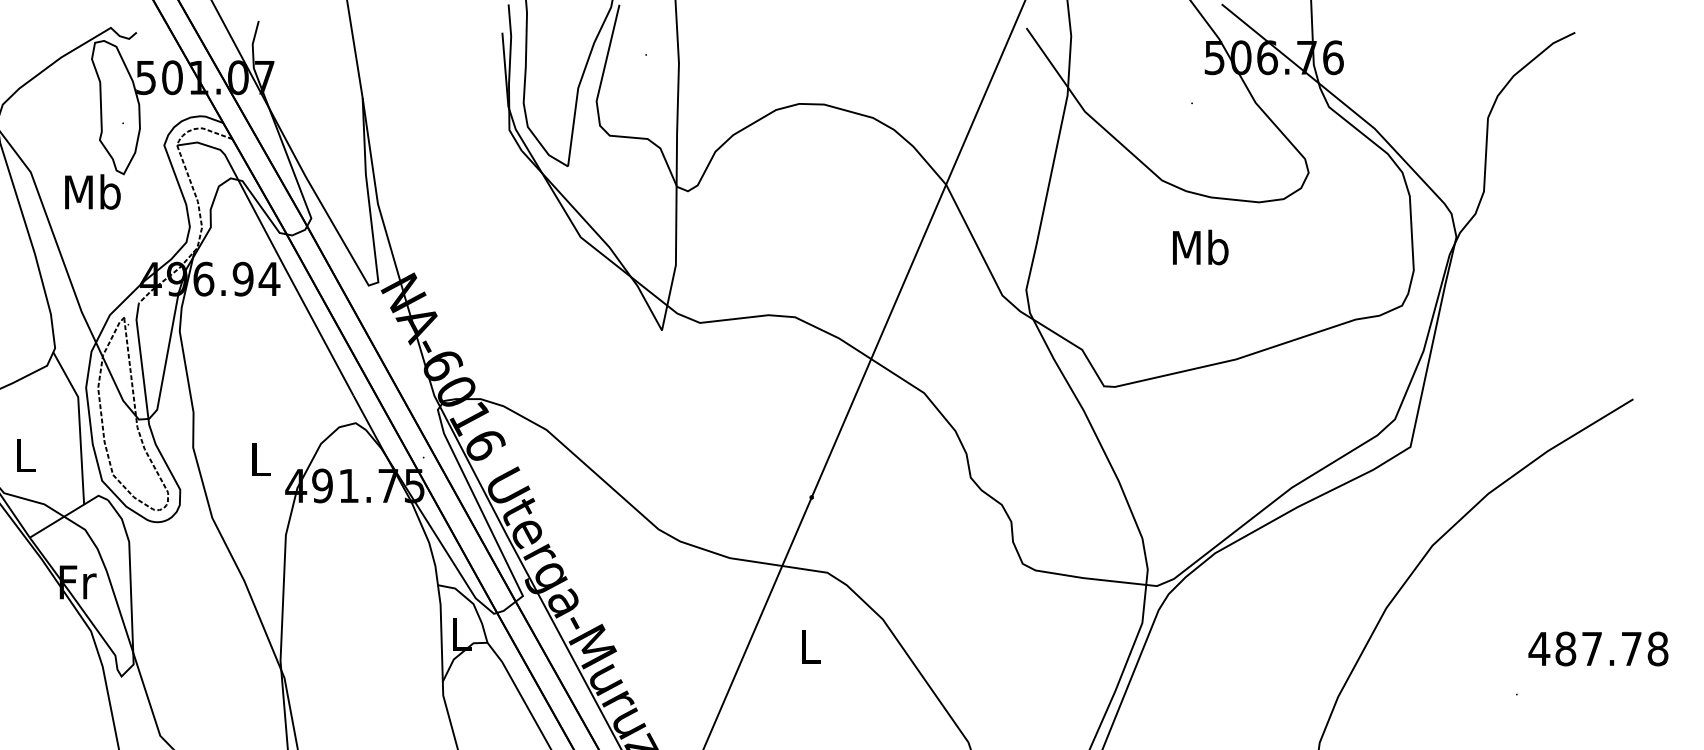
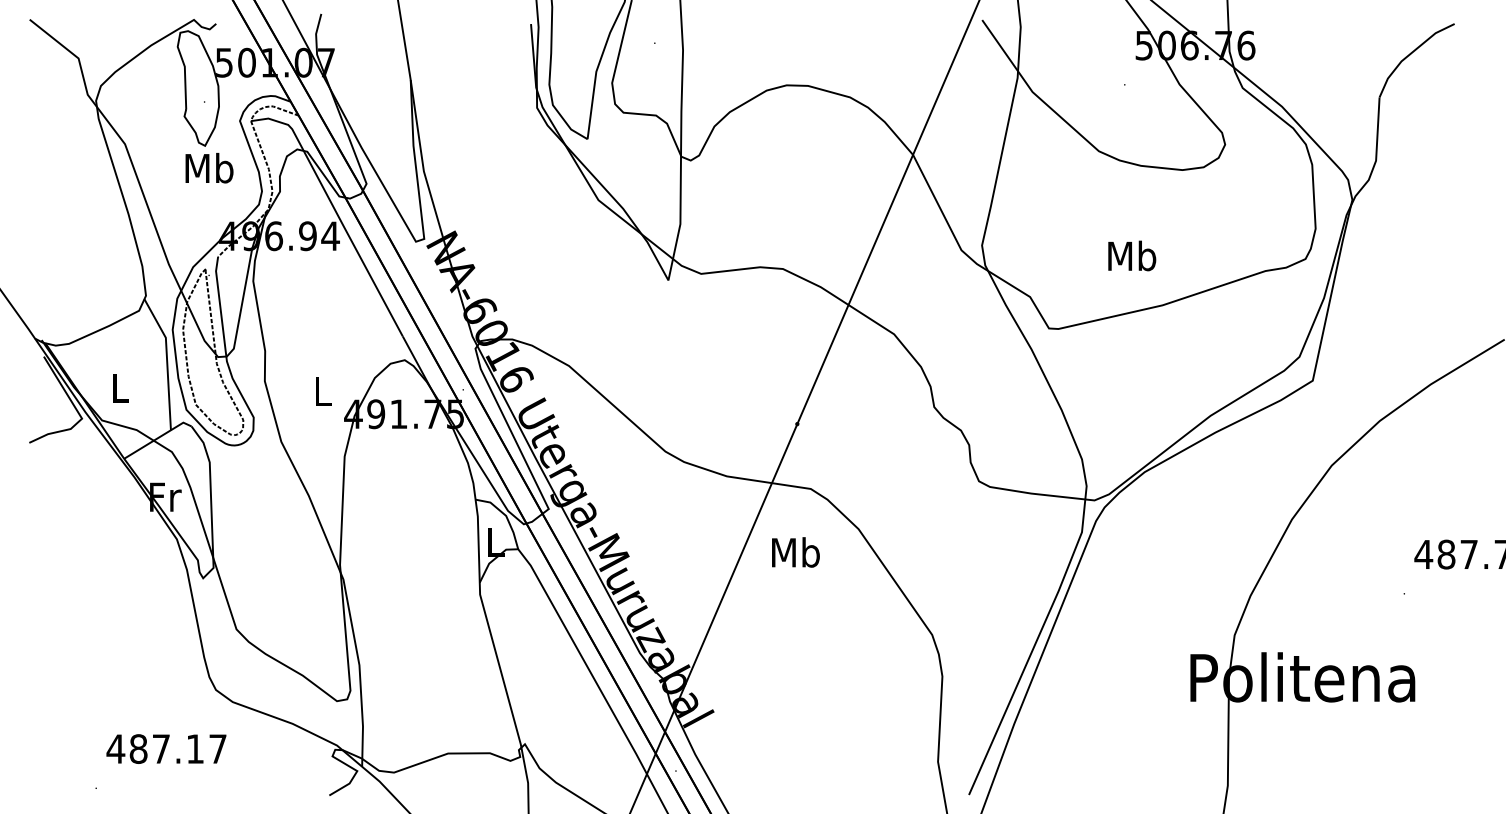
text: (92, 192) -> (209, 168), moved
text: (1201, 246) -> (1132, 255), moved
text: (809, 646) -> (795, 552), L -> Mb

